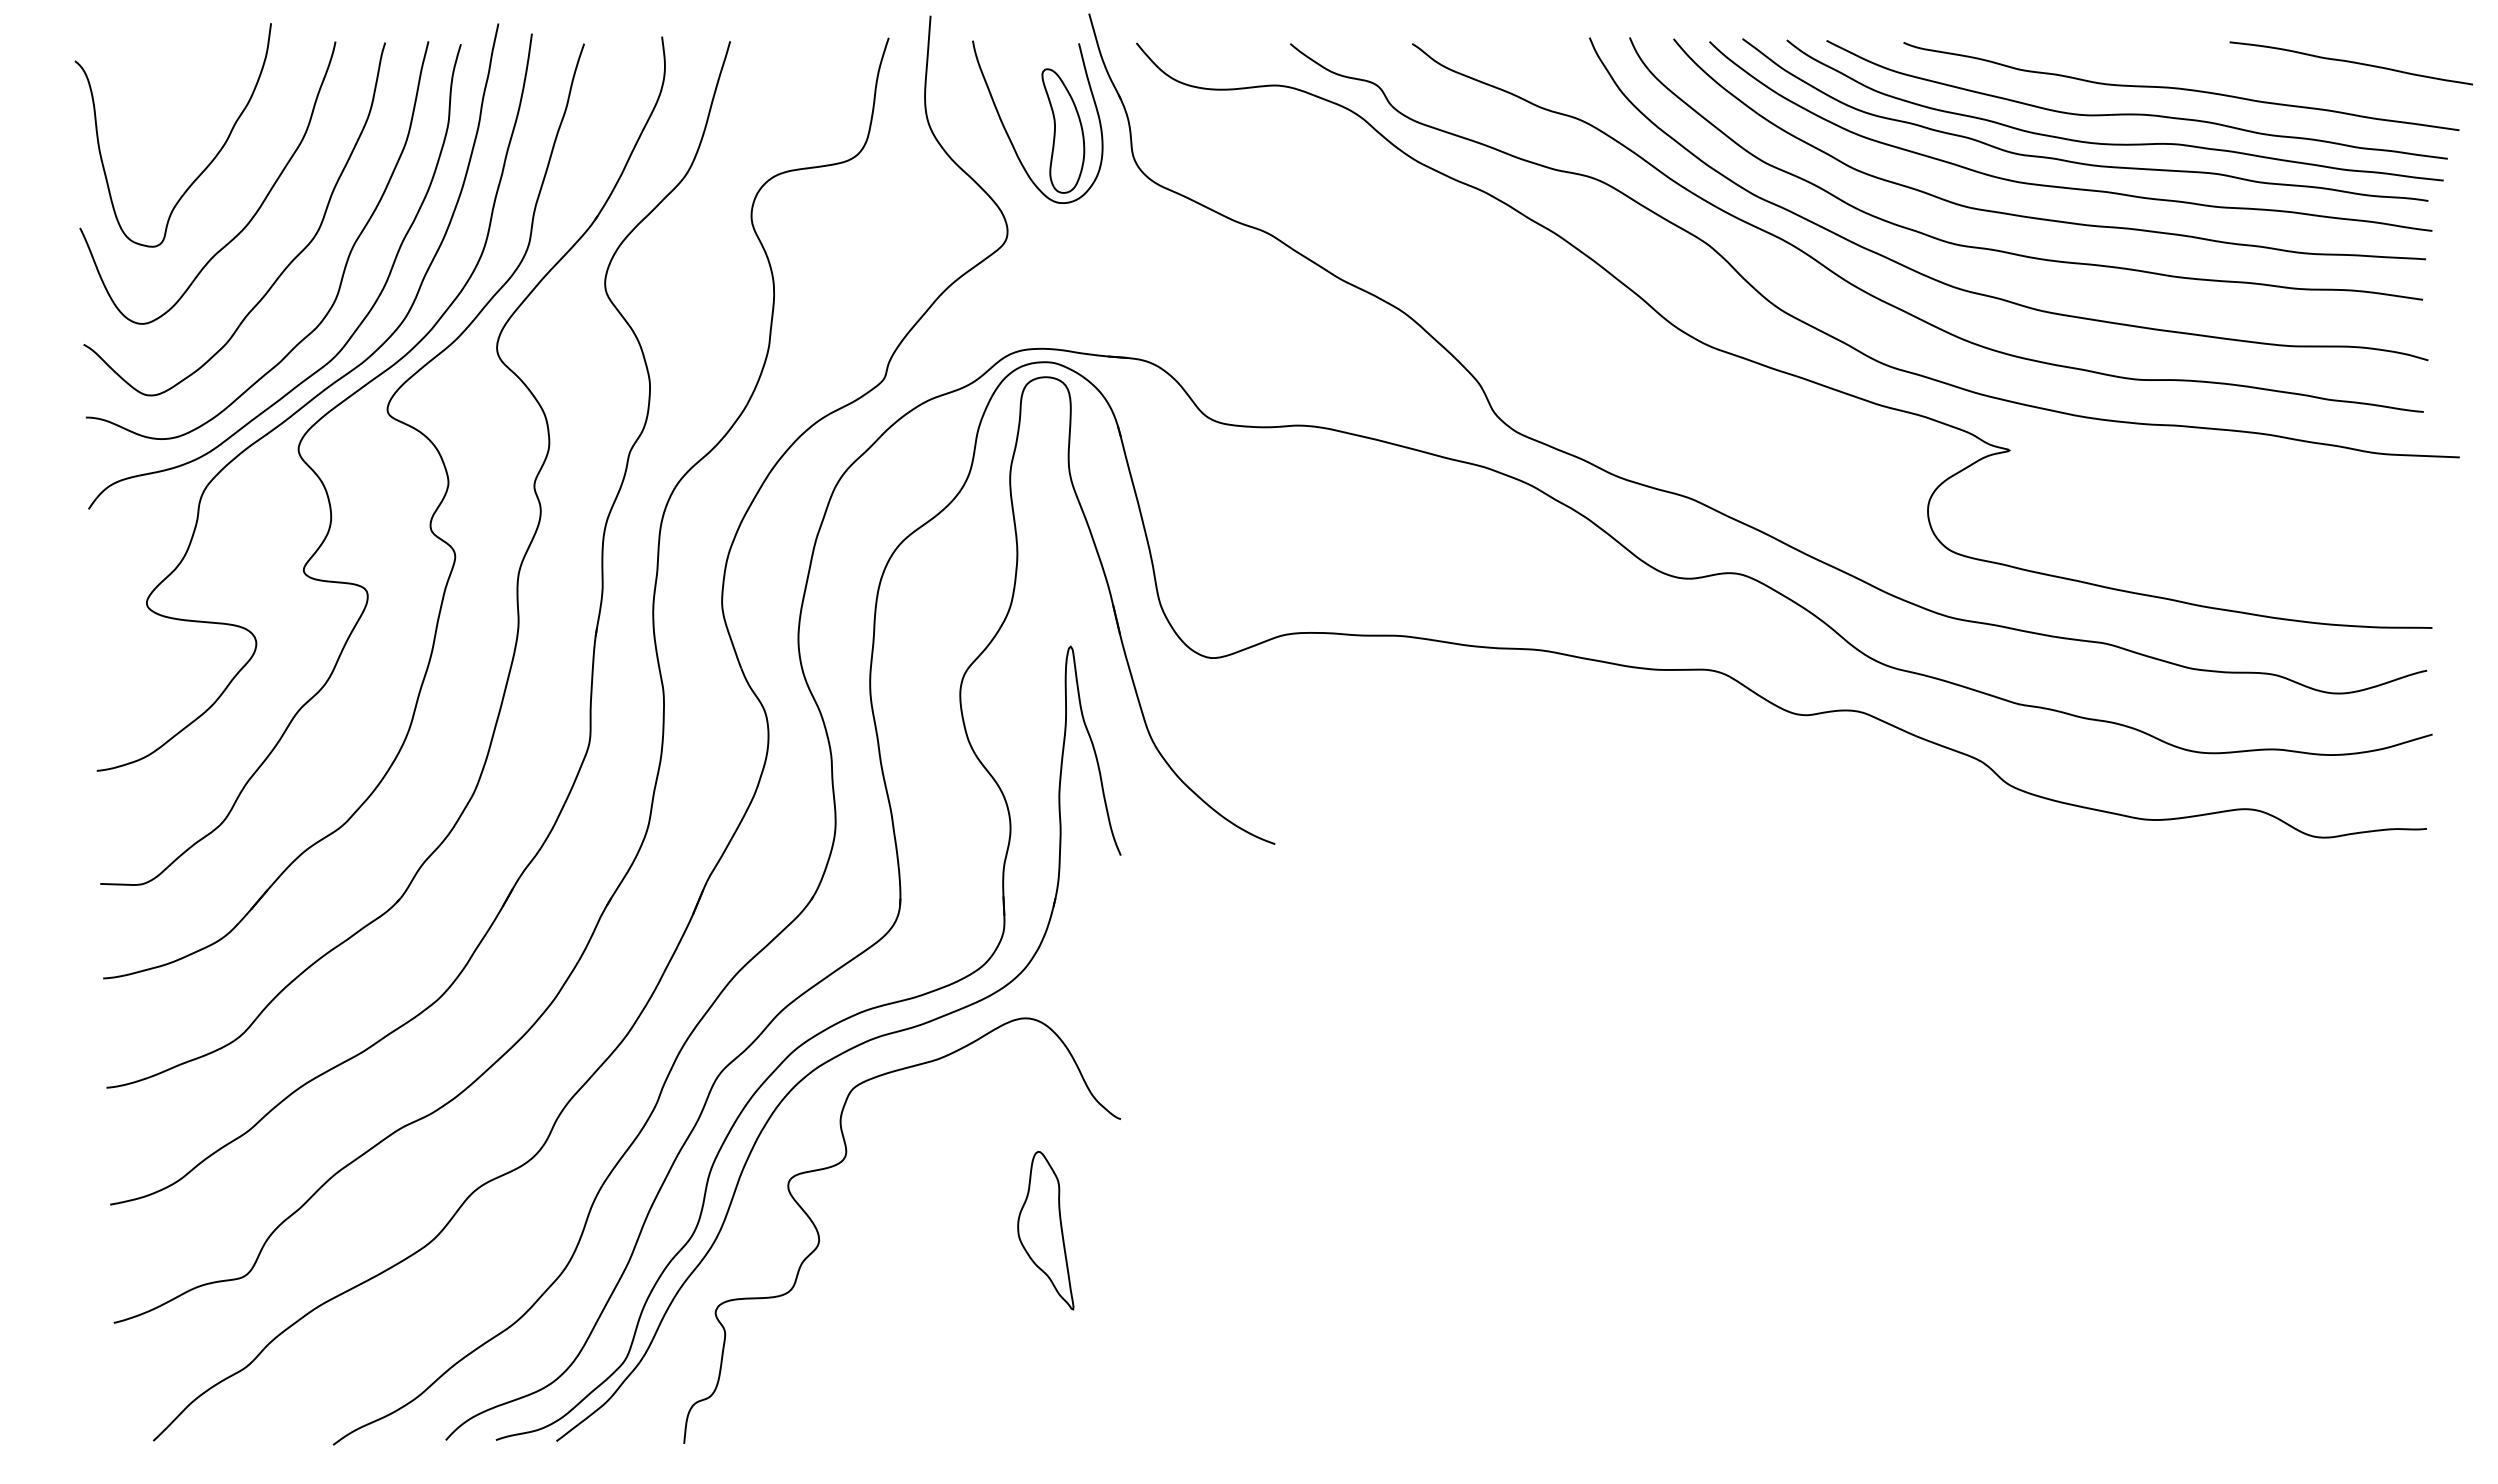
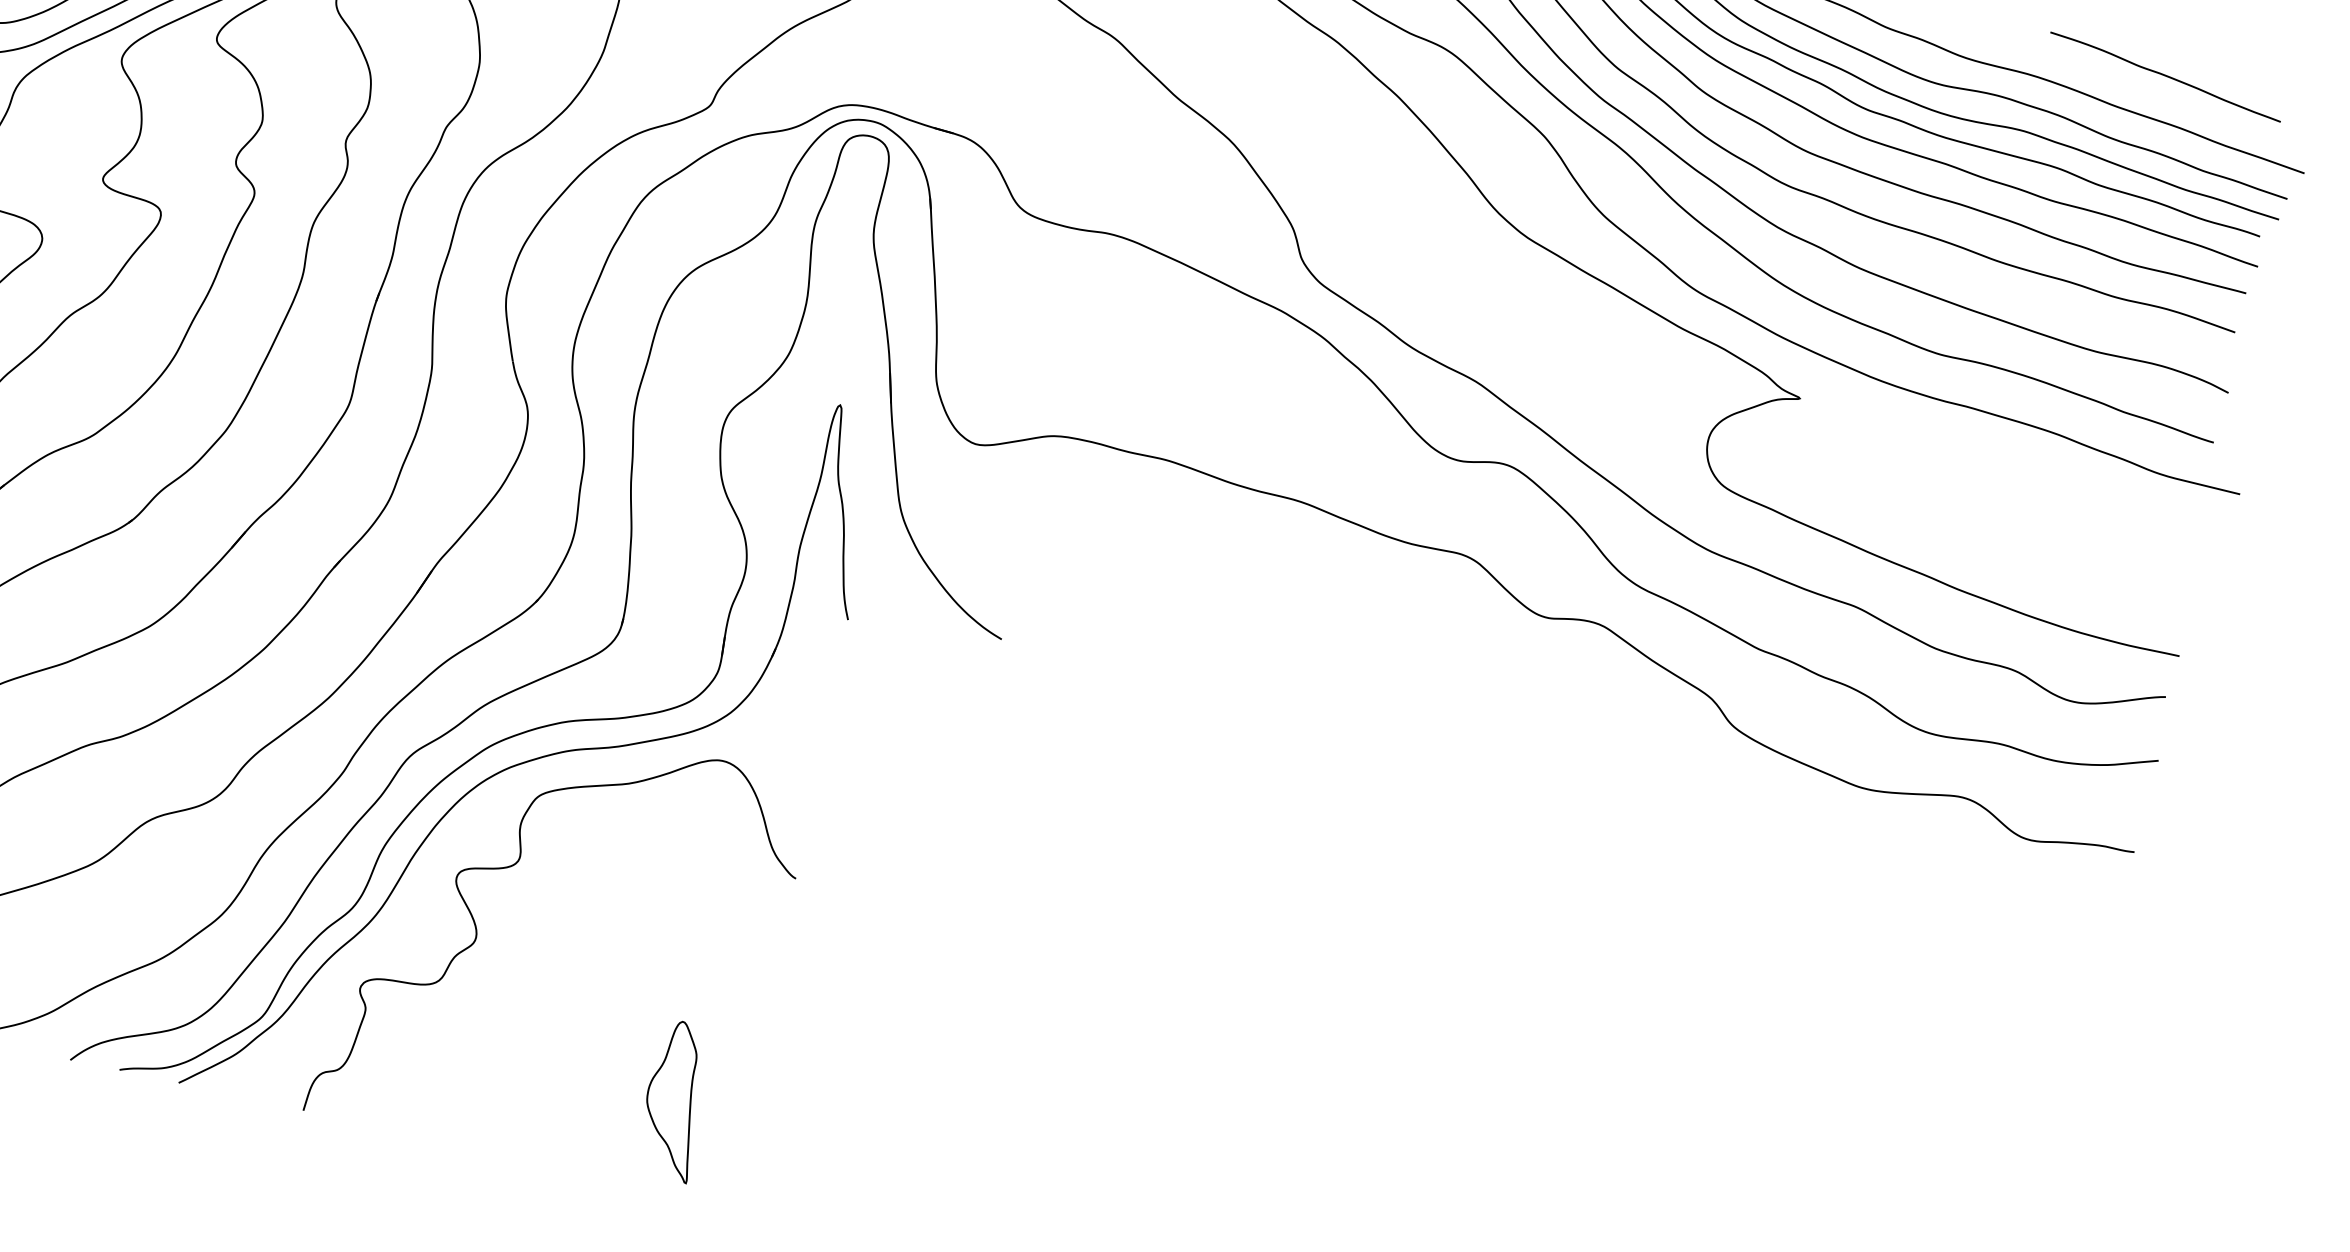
curve: (2350, 62) -> (2164, 76), moved
part: (1045, 1230) -> (674, 1100), moved

